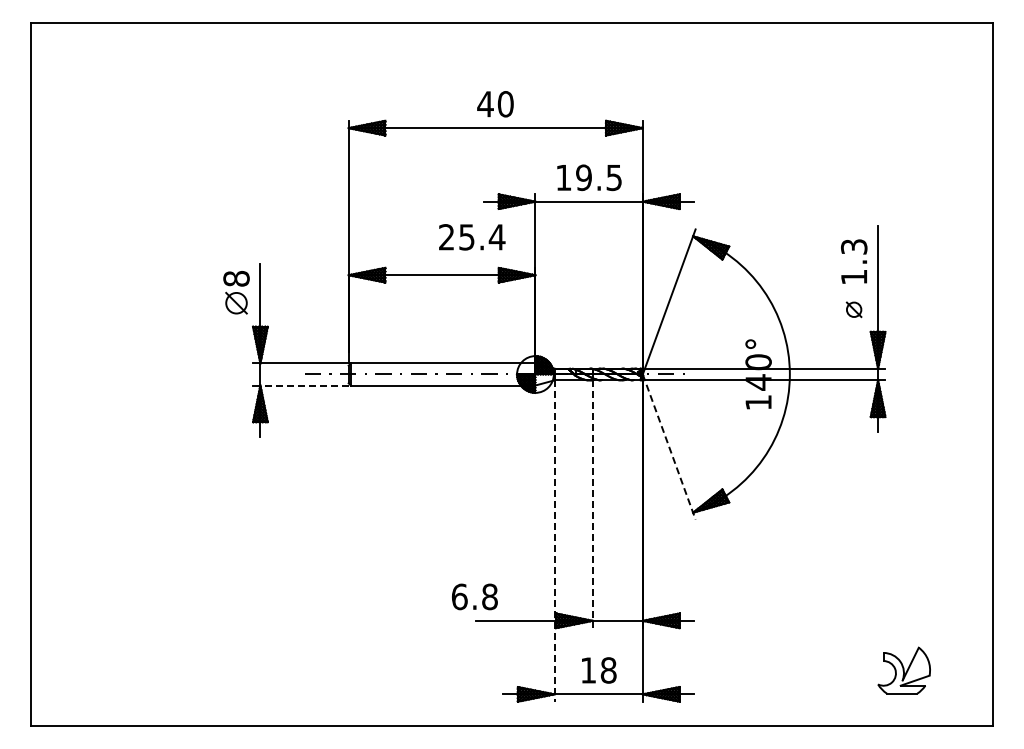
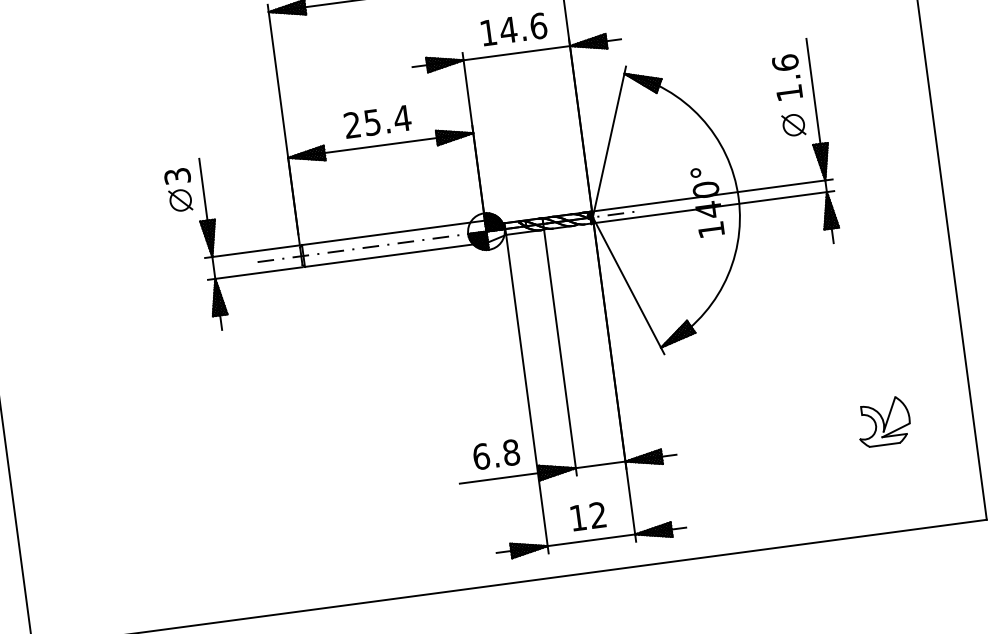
text: (598, 177) -> (522, 27), 19.5 -> 14.6
text: (472, 237) -> (378, 121), moved
text: (854, 246) -> (785, 62), 1.3 -> 1.6
text: (236, 278) -> (177, 175), 8 -> 3
part: (853, 309) -> (793, 125), size x1.43
line: (304, 385) -> (258, 273), dashed -> solid
line: (669, 447) -> (628, 286), dashed -> solid
line: (592, 504) -> (560, 352), dashed -> solid
line: (554, 541) -> (527, 394), dashed -> solid
text: (474, 596) -> (496, 454), moved
text: (608, 670) -> (598, 515), 18 -> 12
part: (903, 670) -> (883, 421), moved

